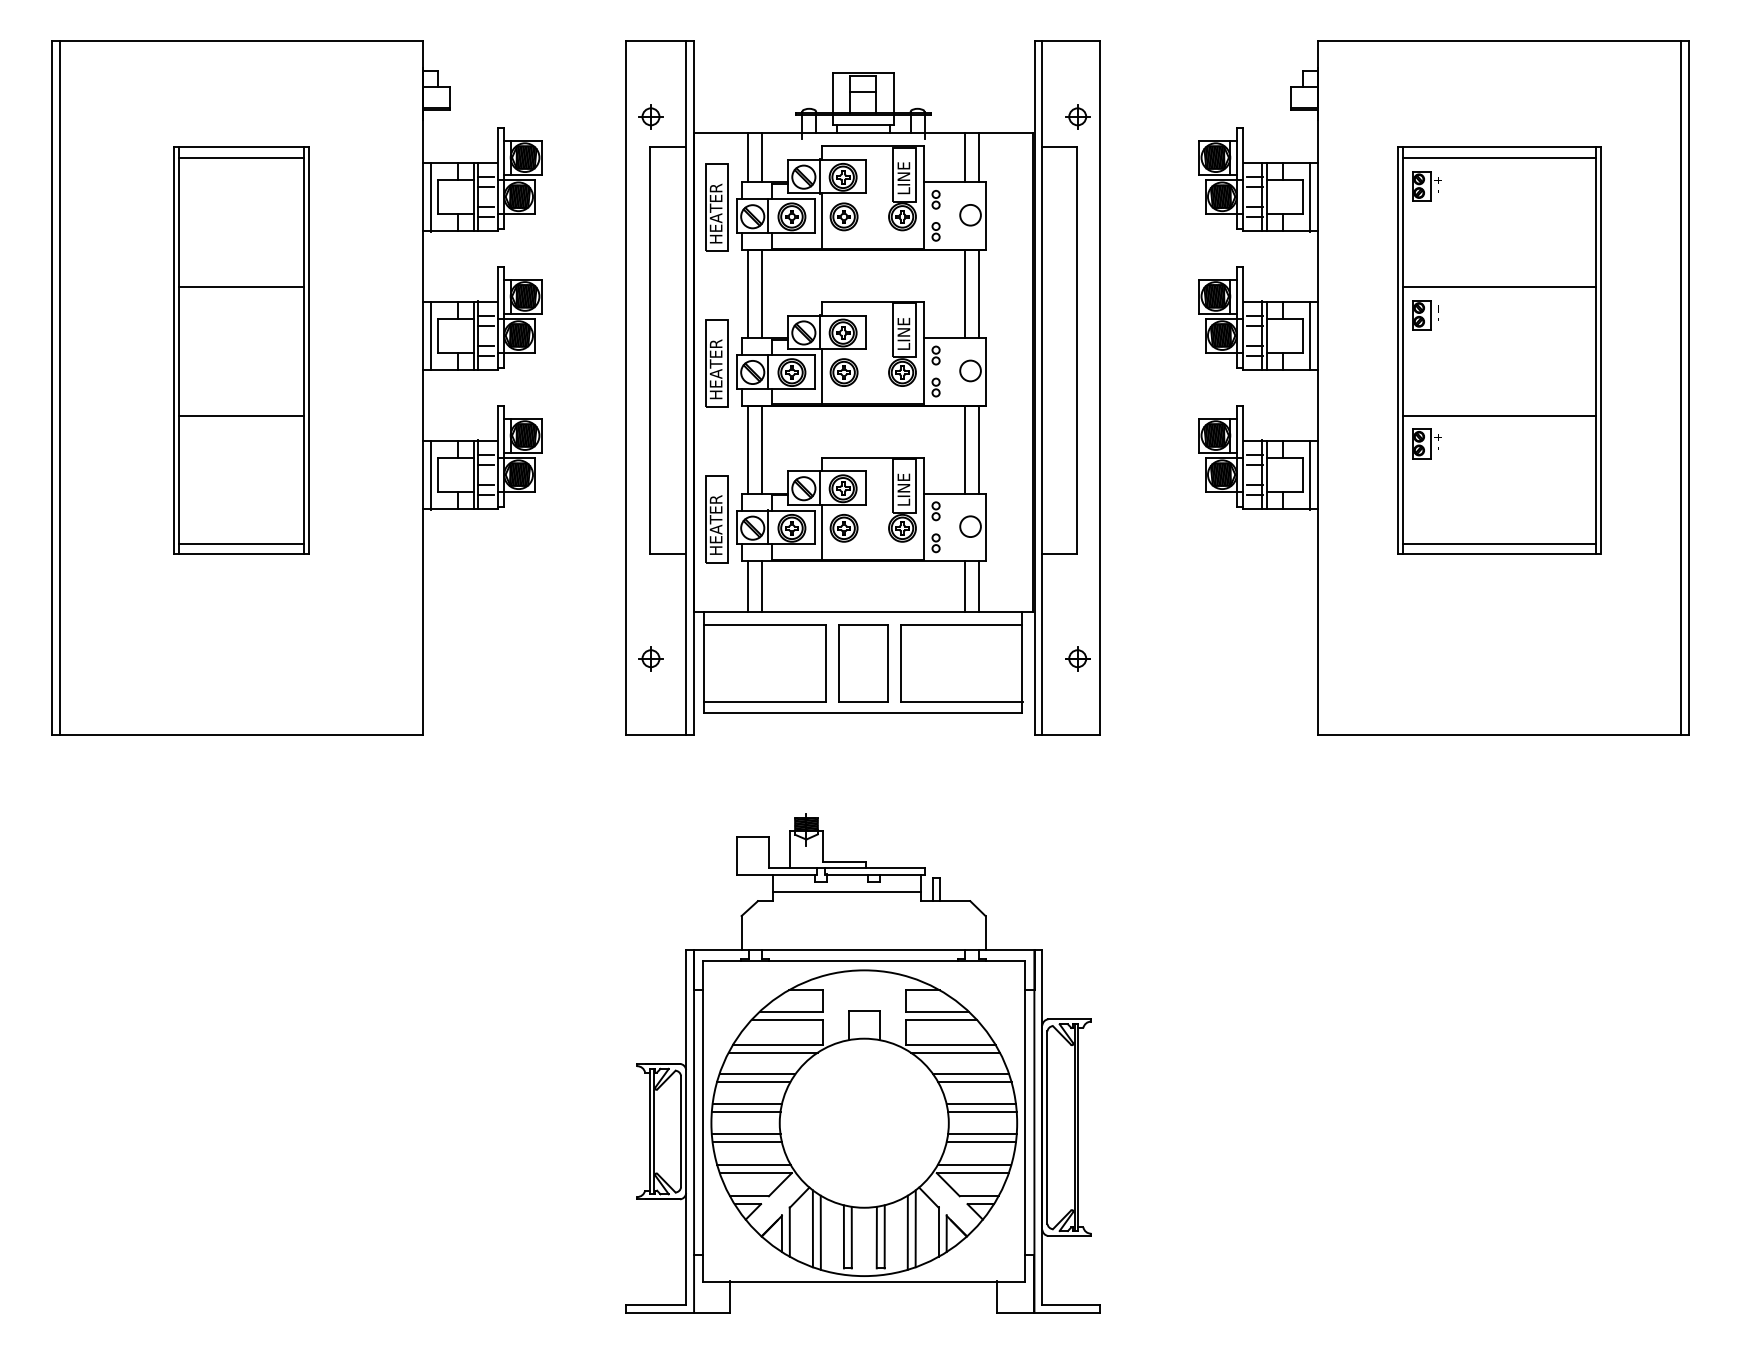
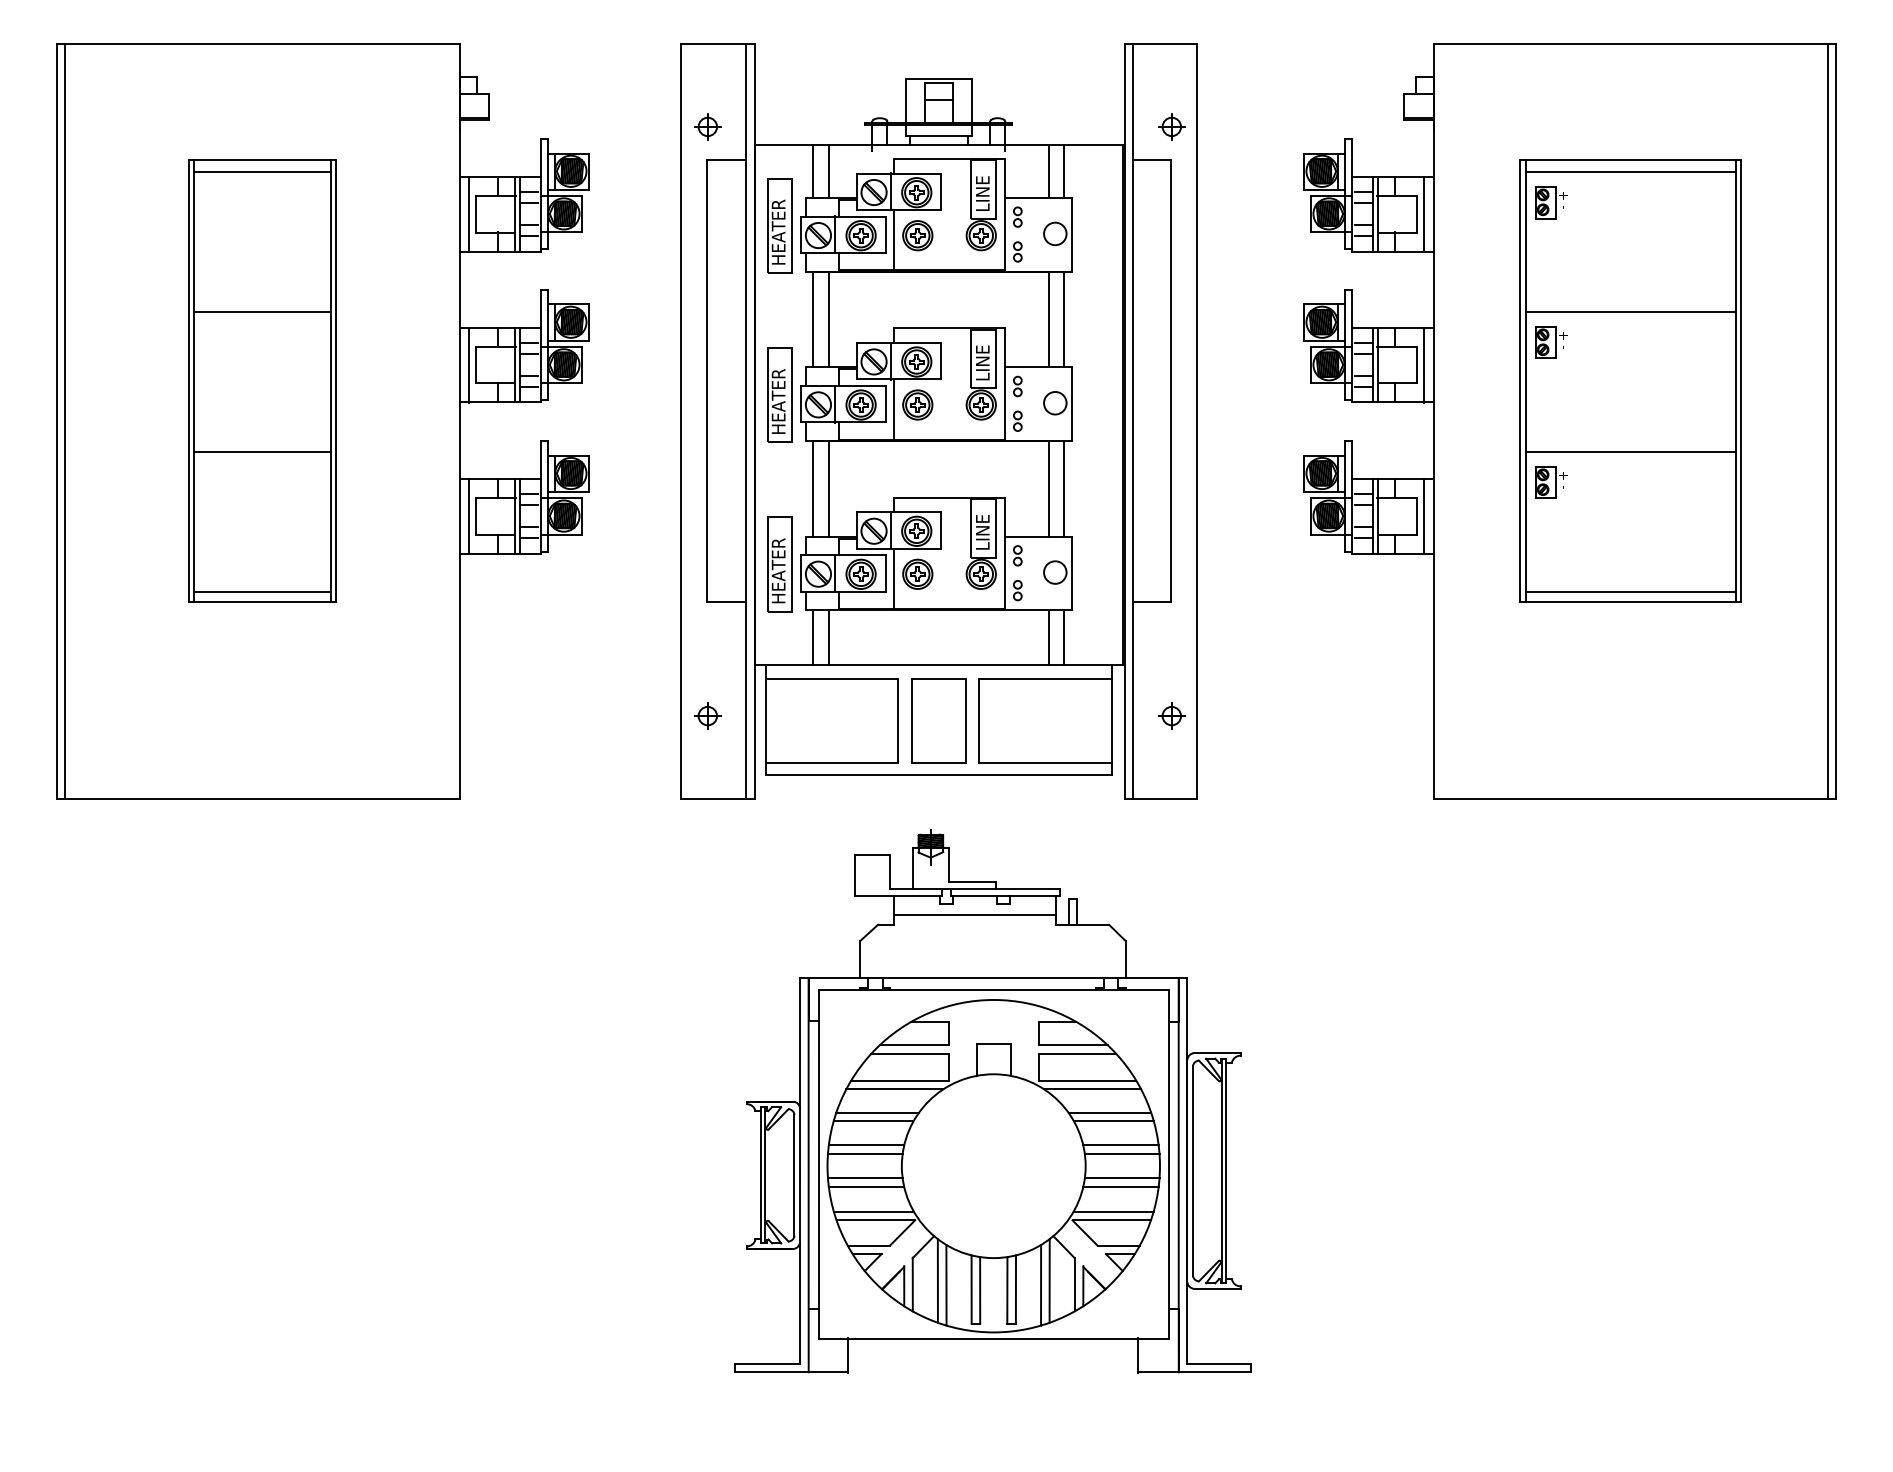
part: (863, 1063) -> (992, 1101), moved

